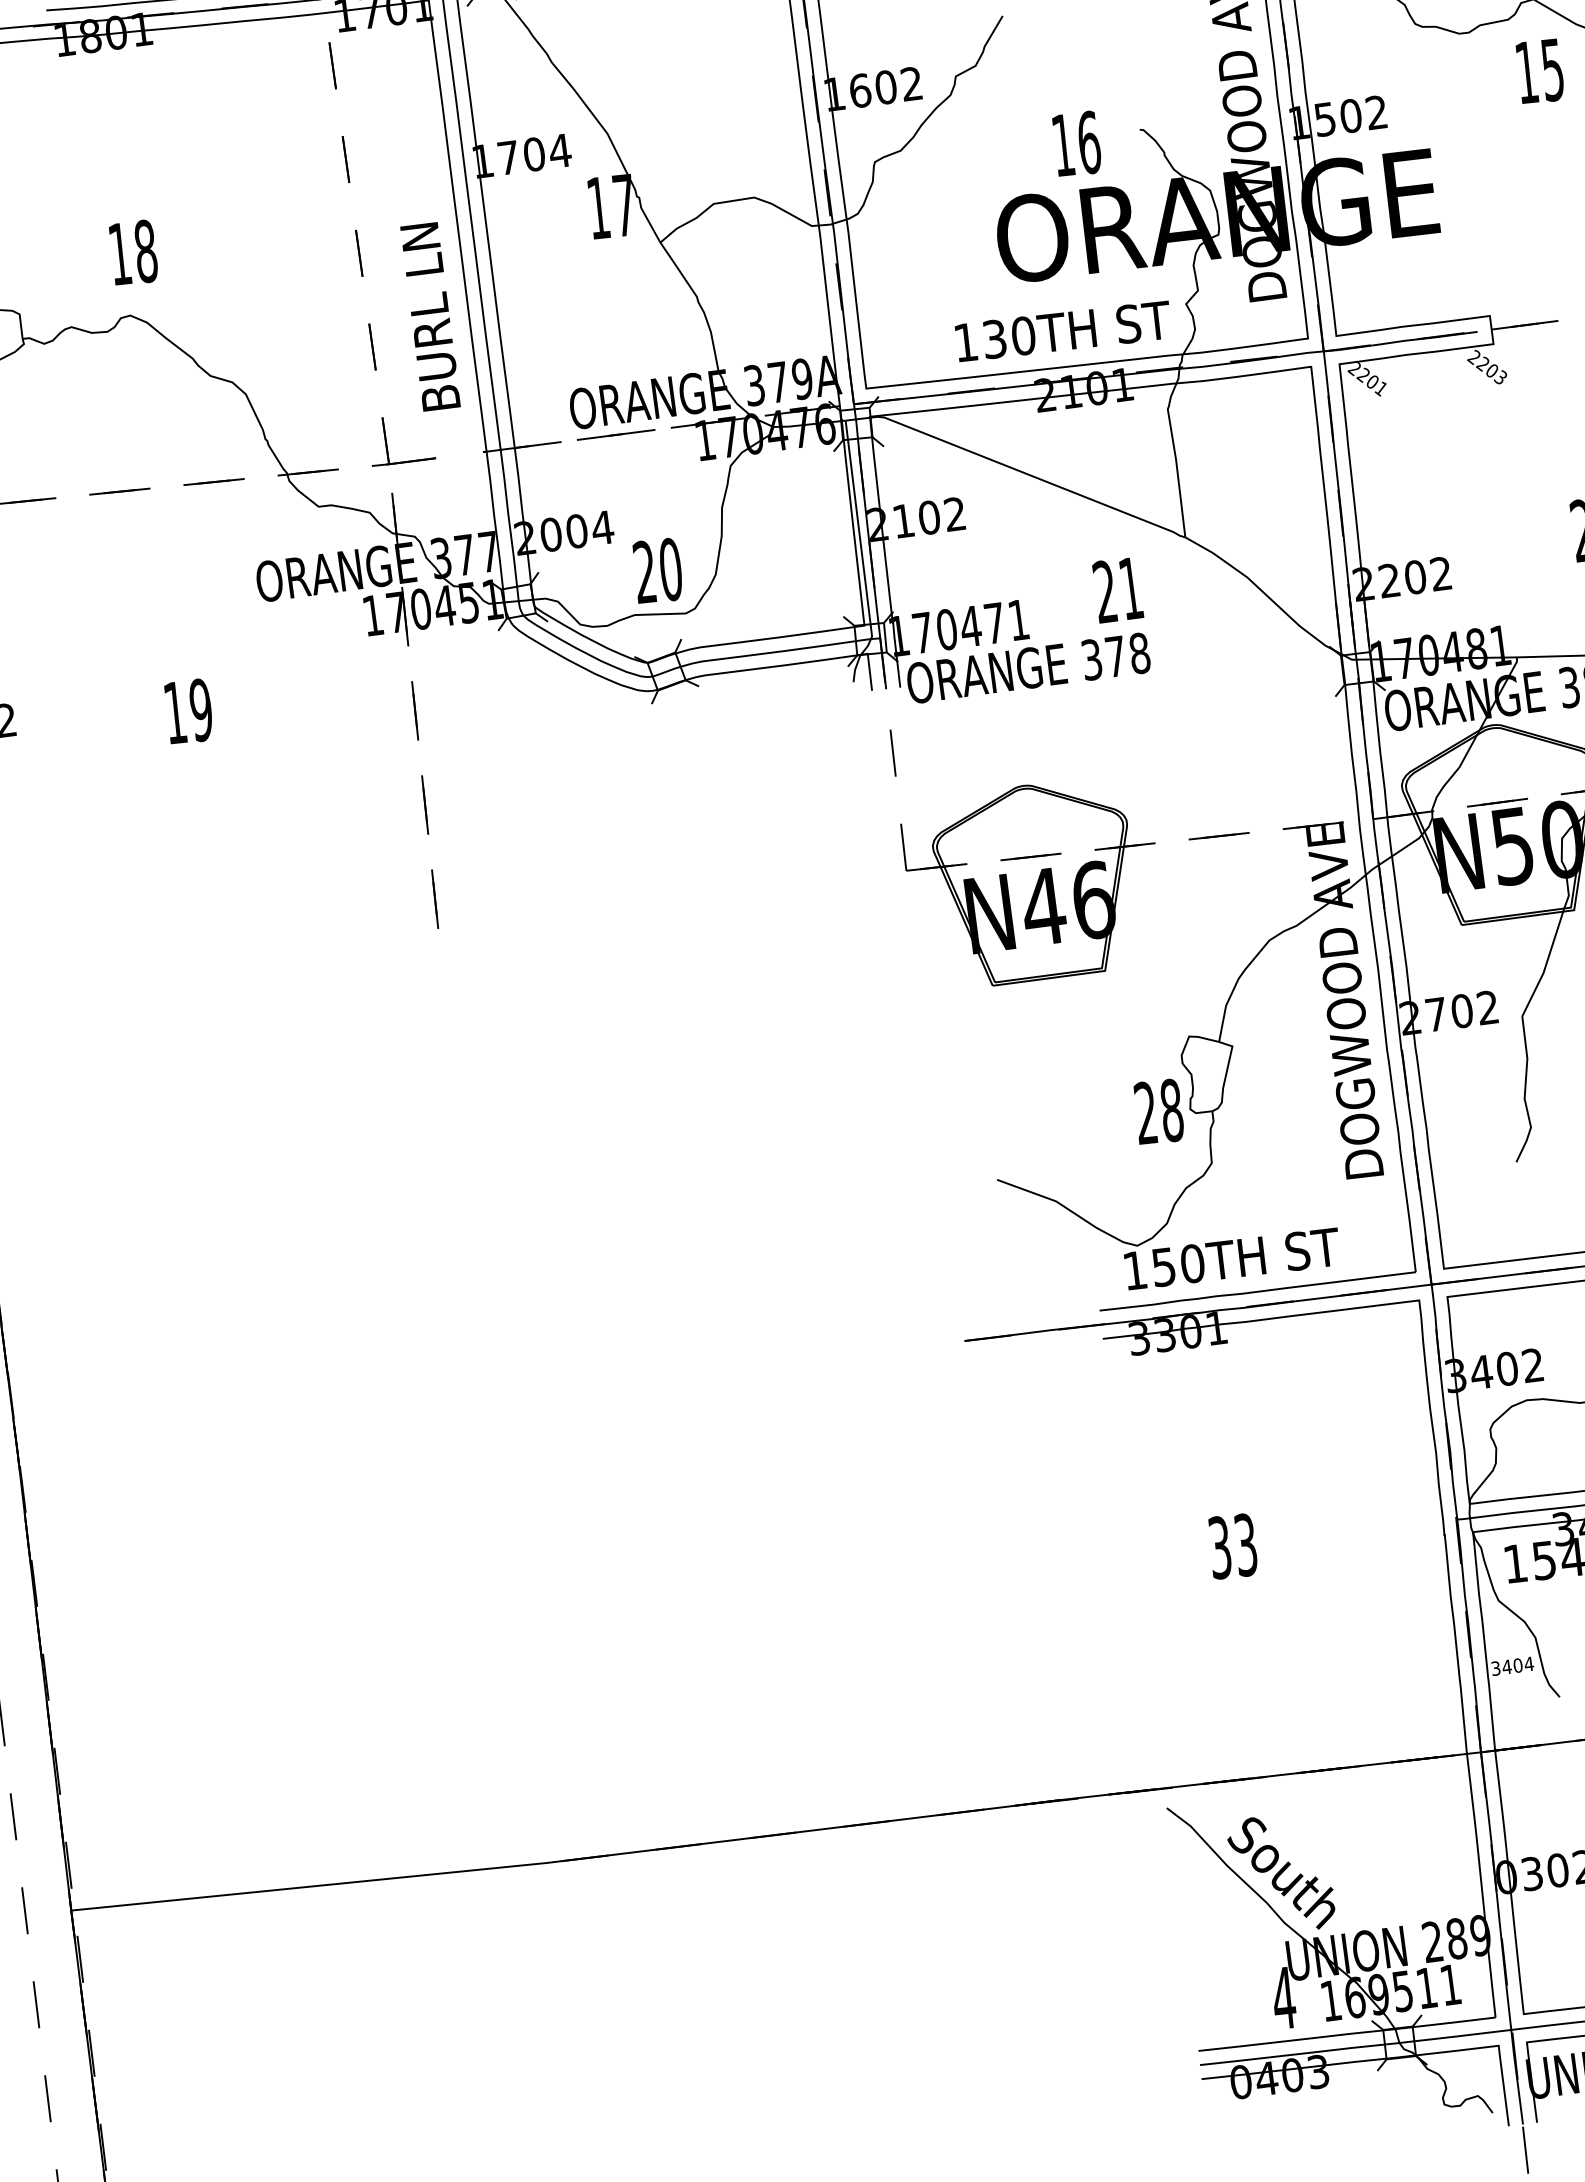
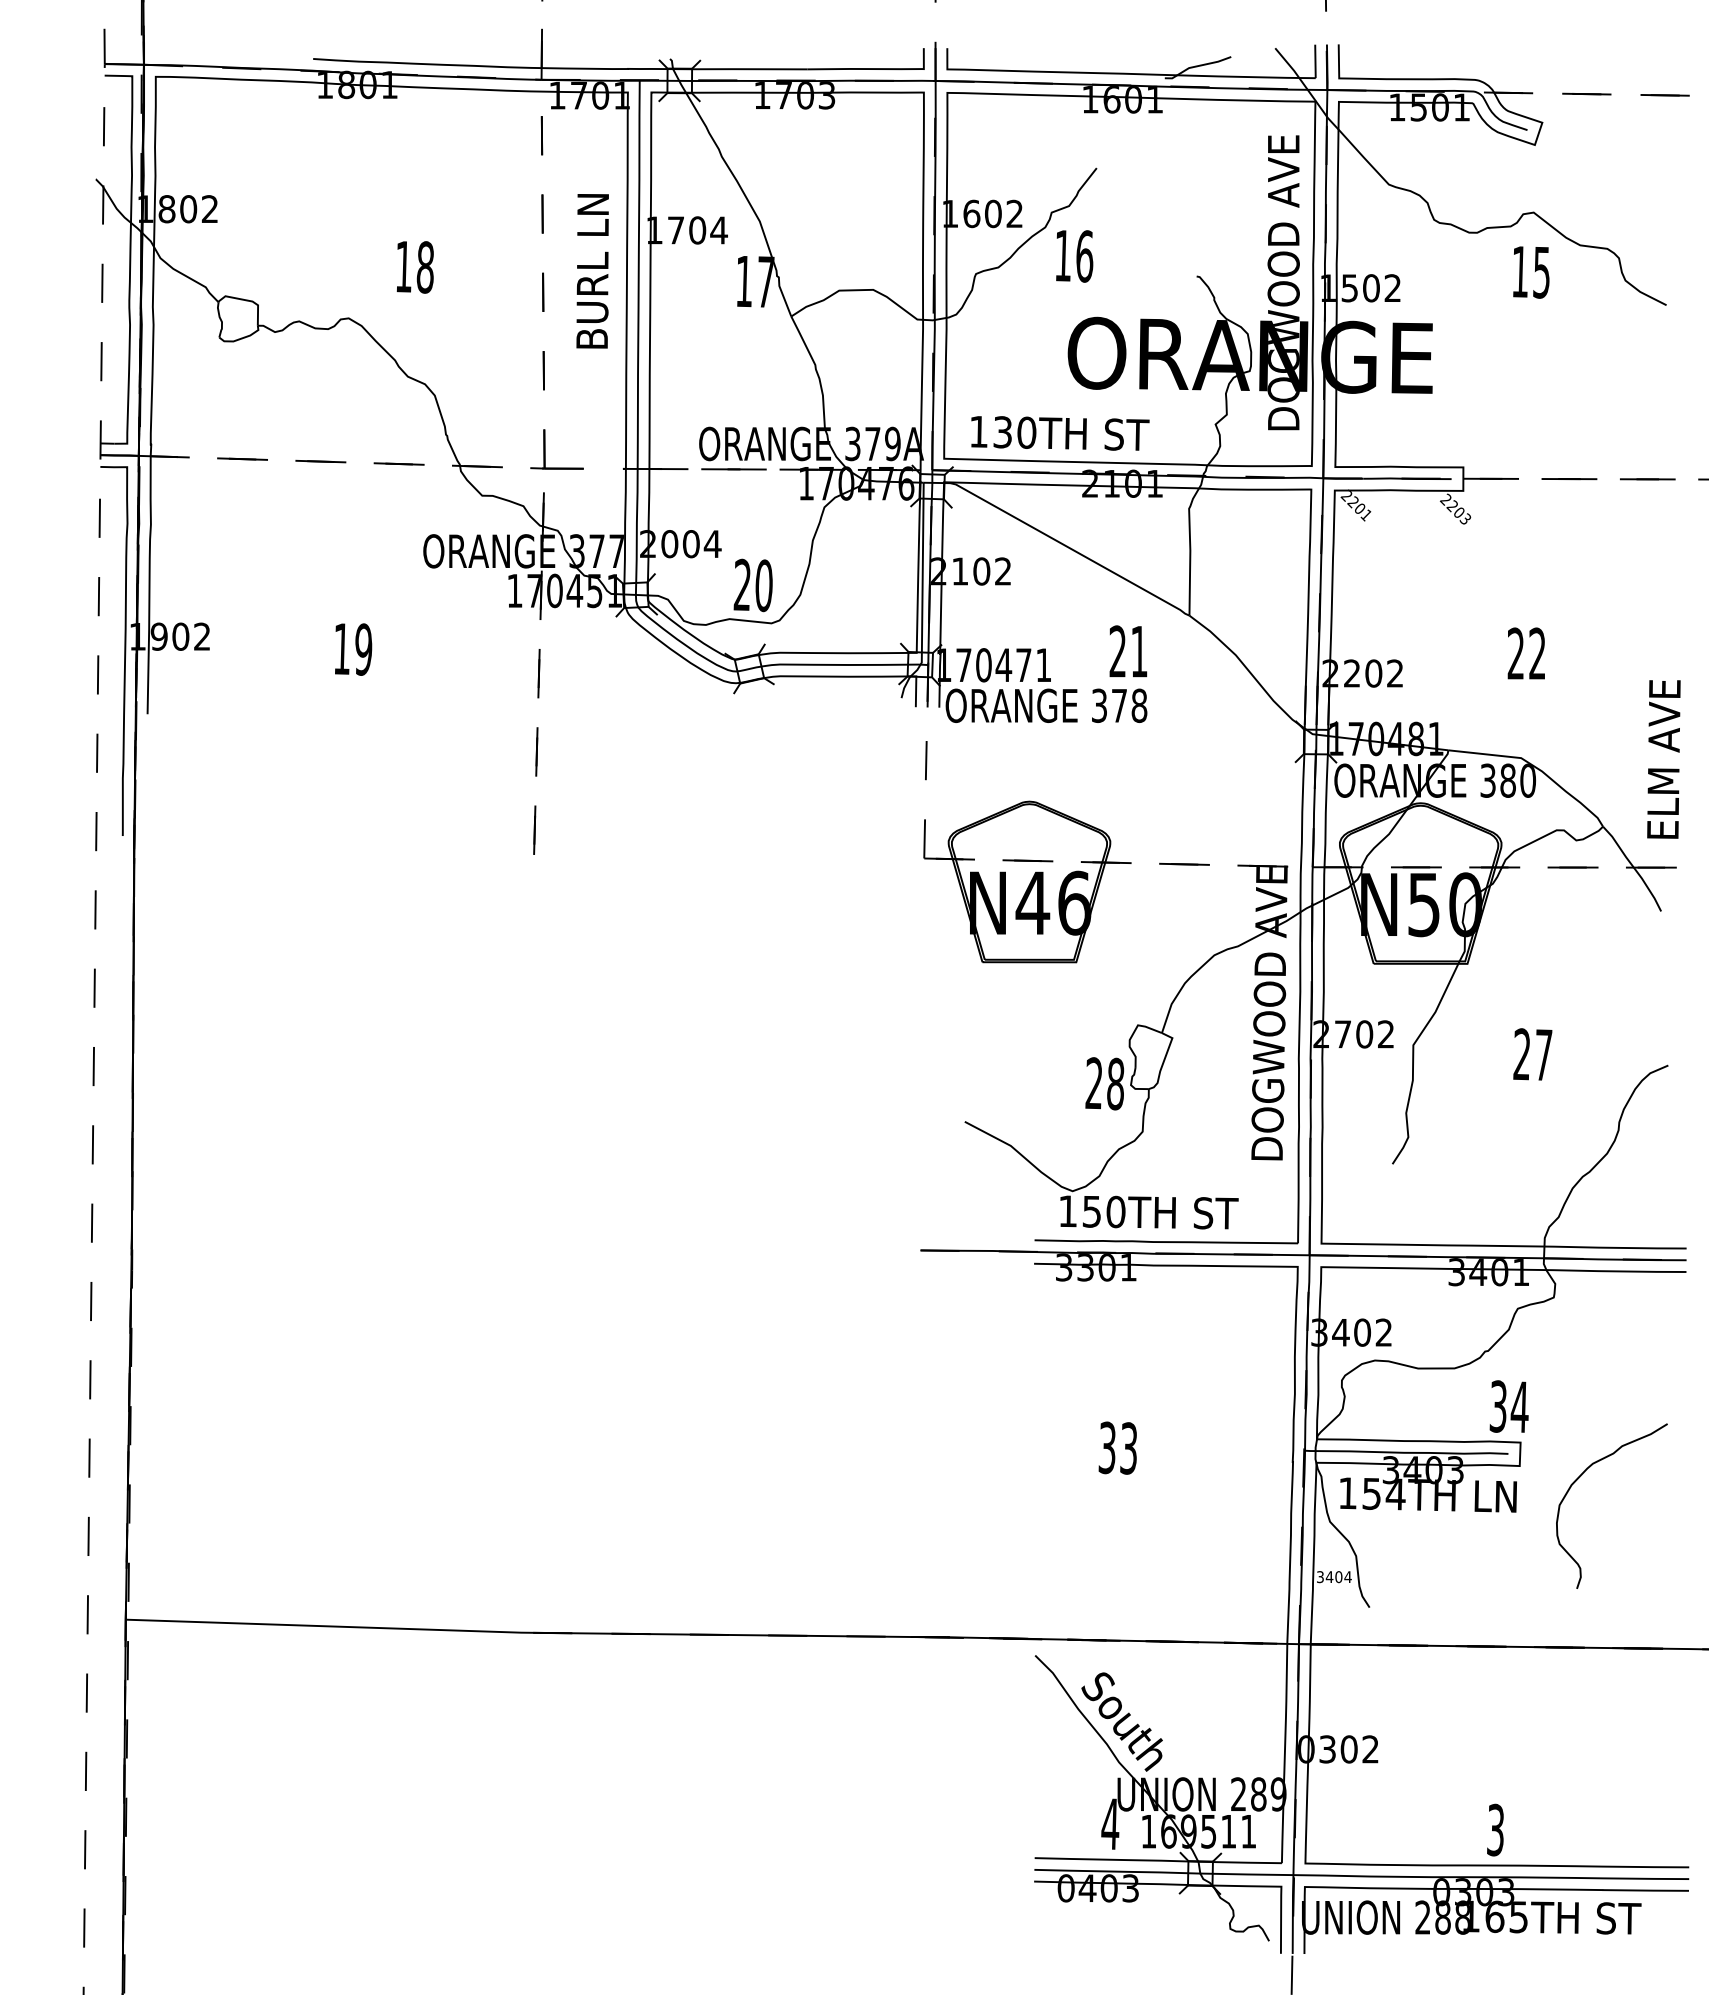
text: (1076, 144) -> (1074, 256), moved
text: (132, 253) -> (414, 267), moved
text: (430, 317) -> (592, 271), moved
text: (1063, 331) -> (1060, 433), moved

